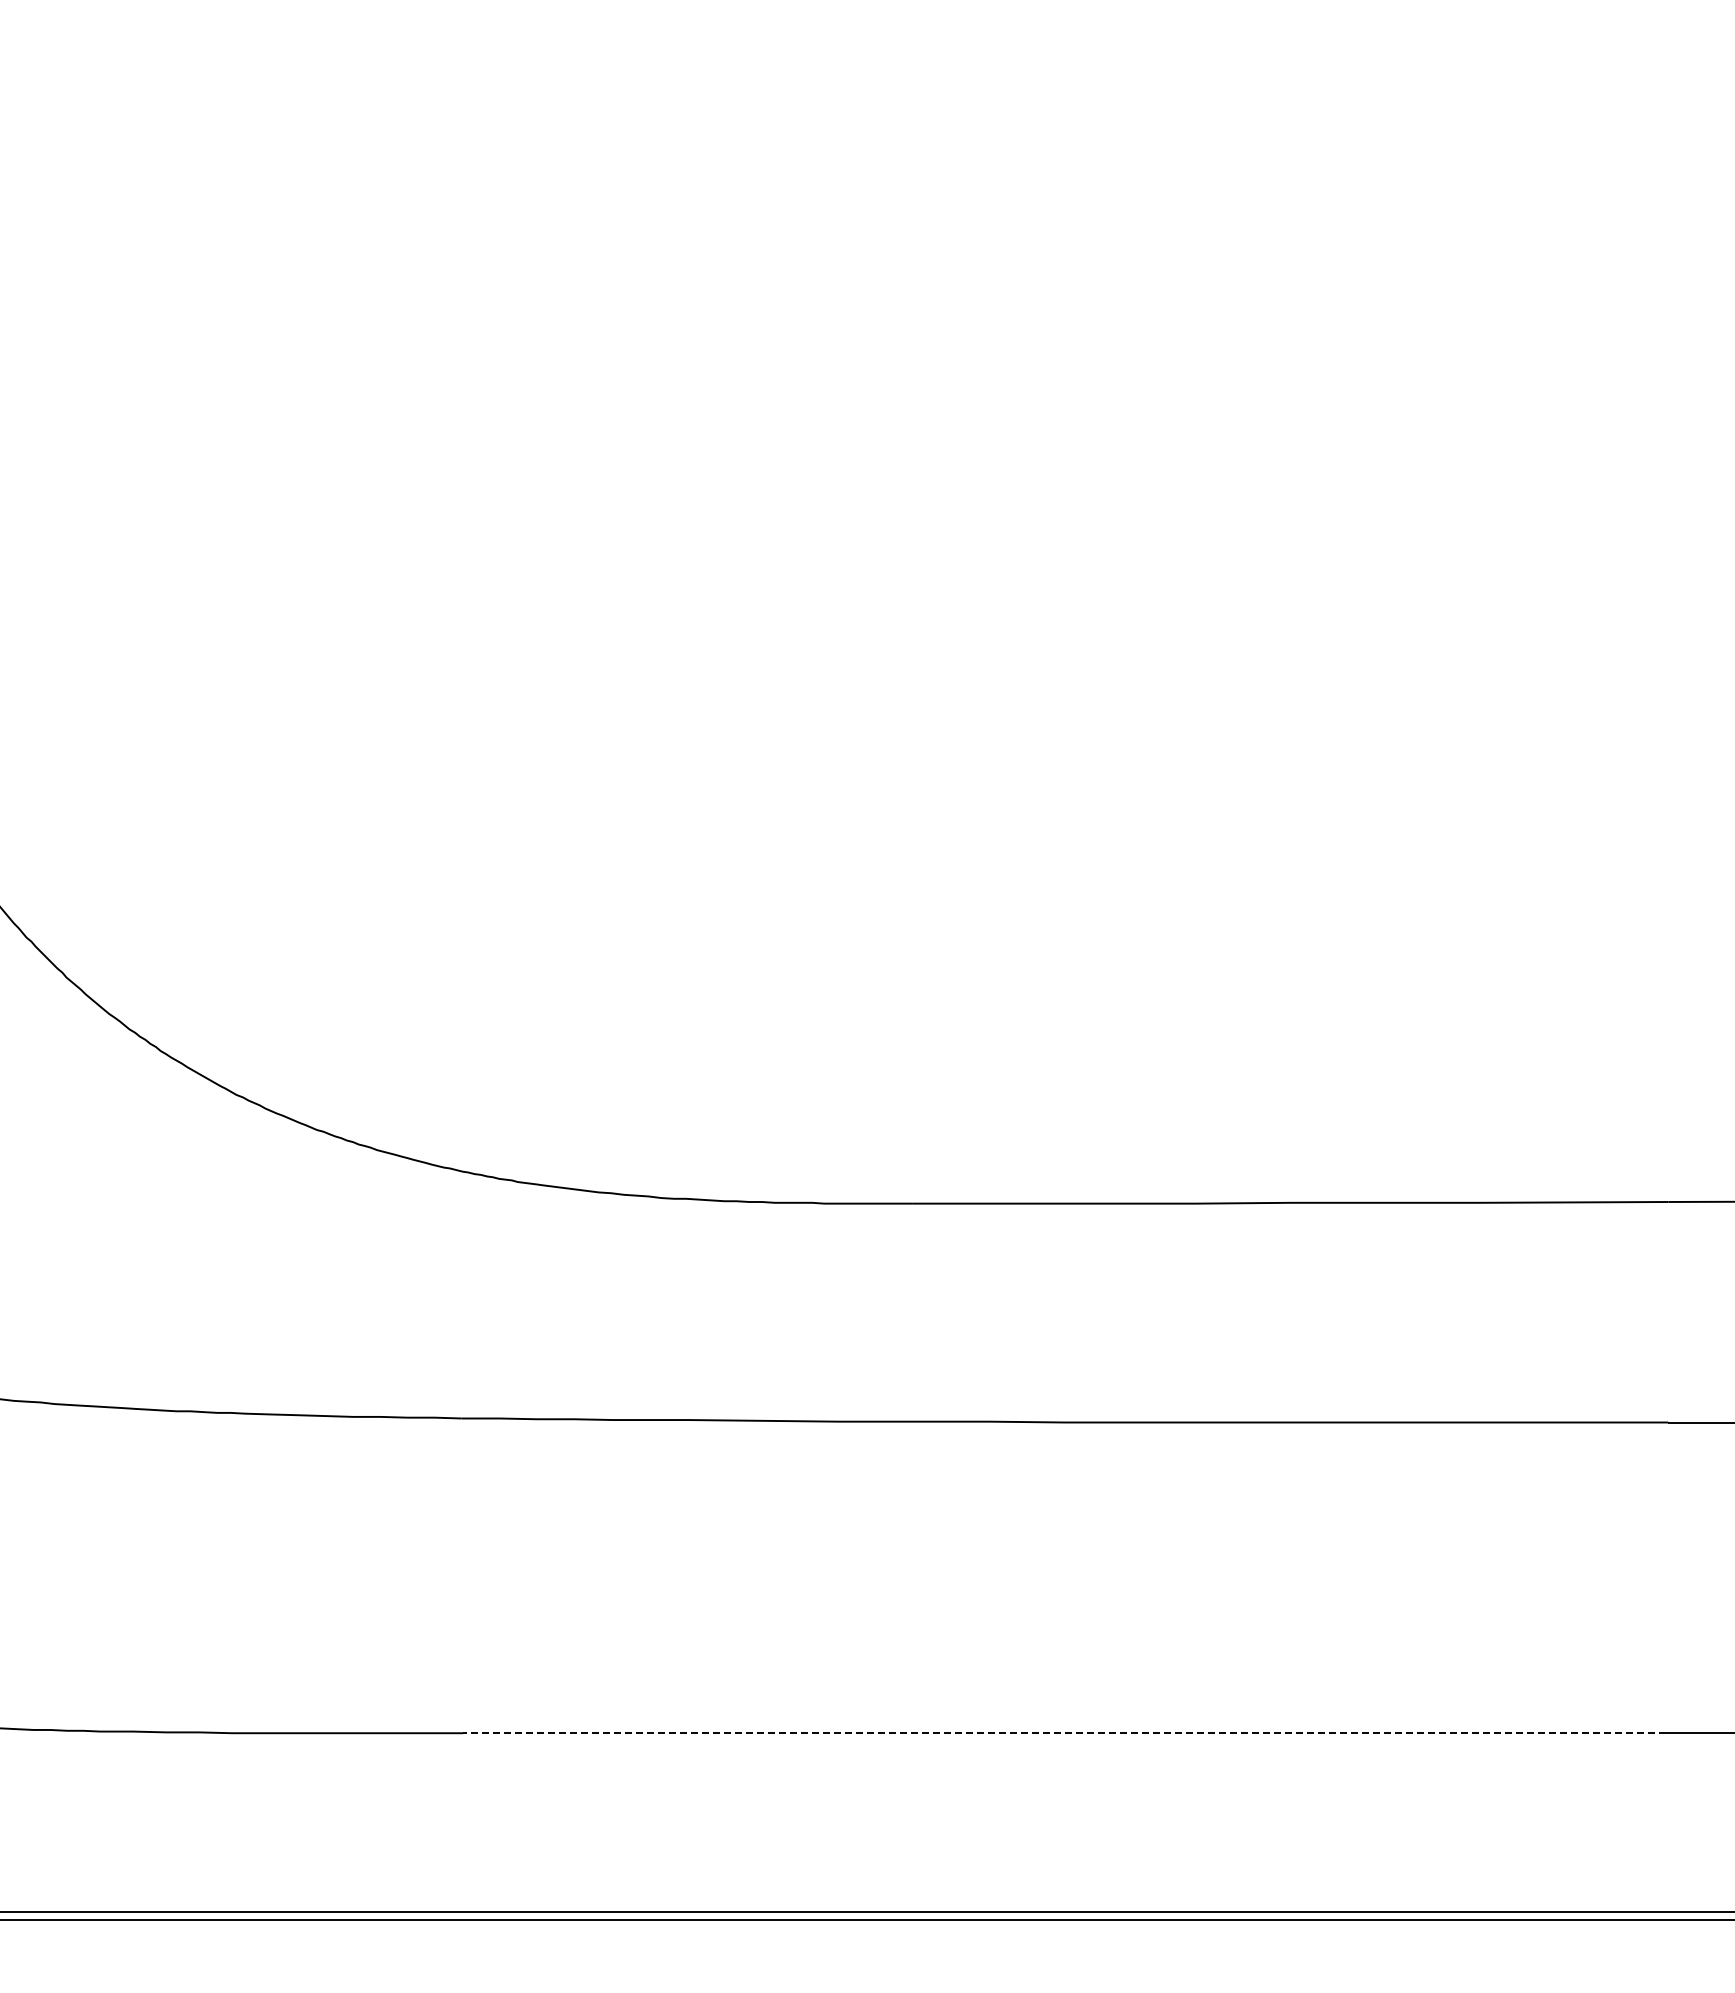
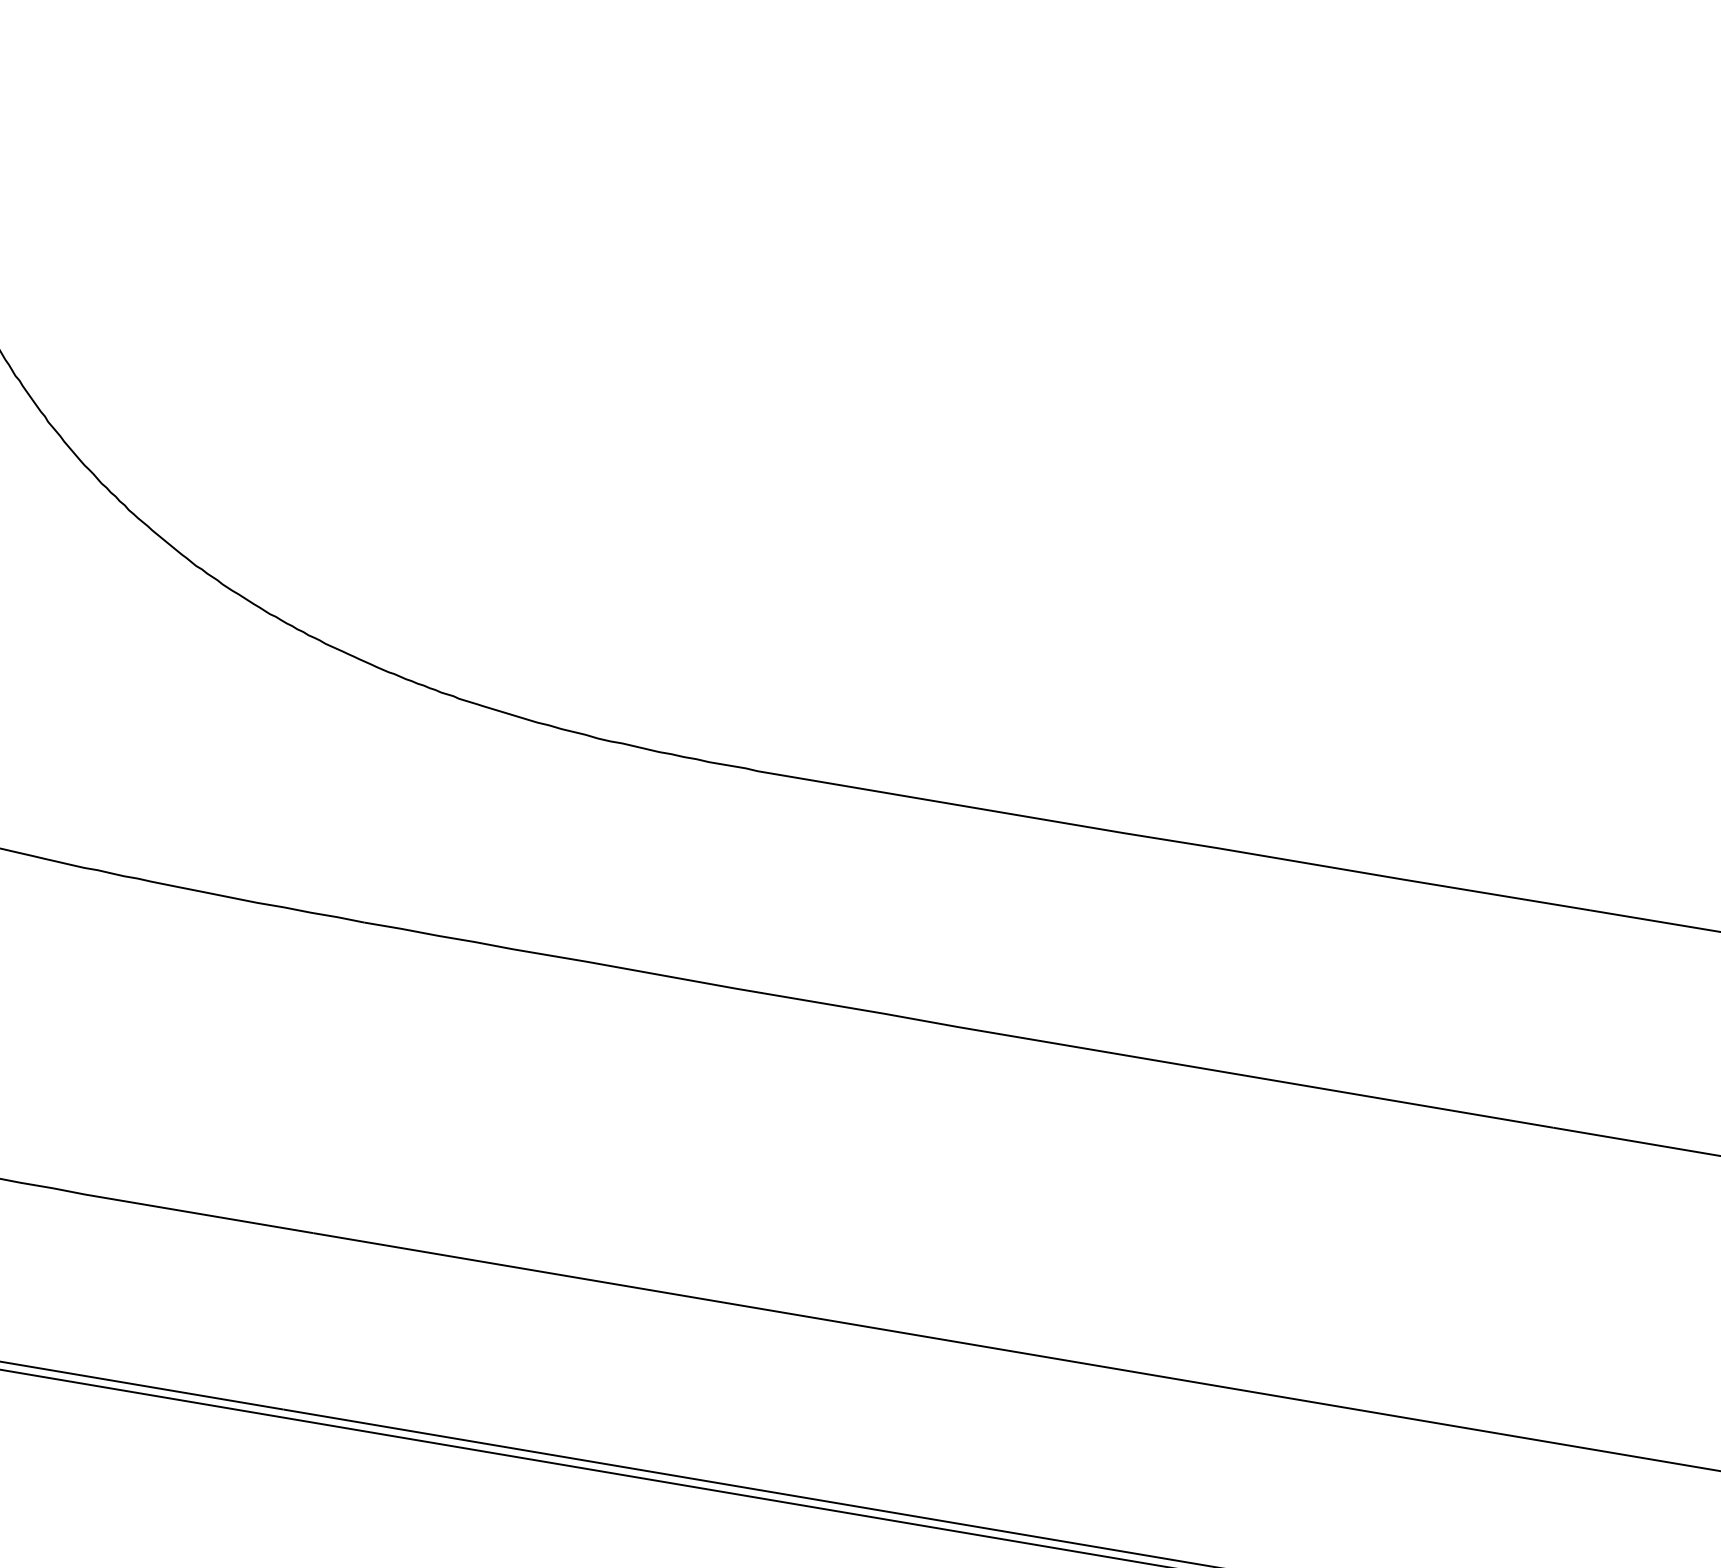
line: (1064, 1733) -> (906, 1333), dashed -> solid

